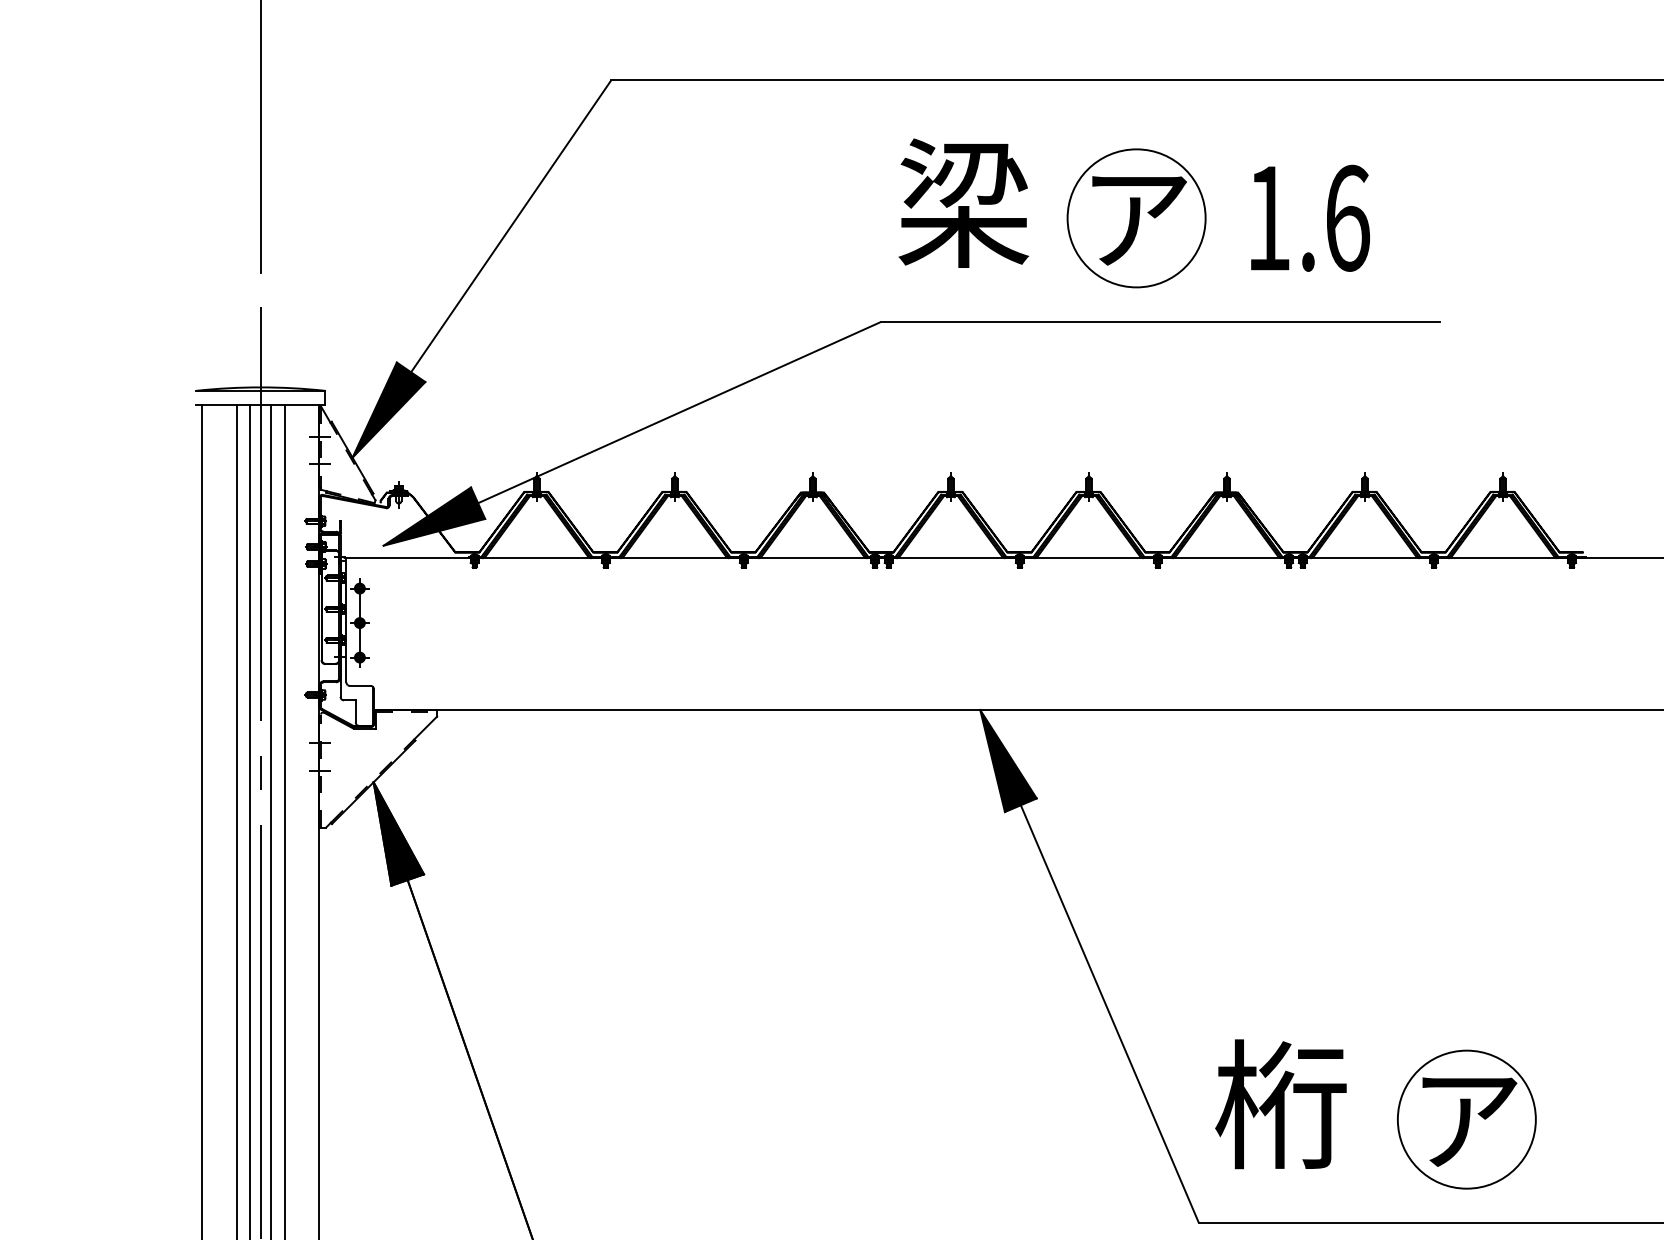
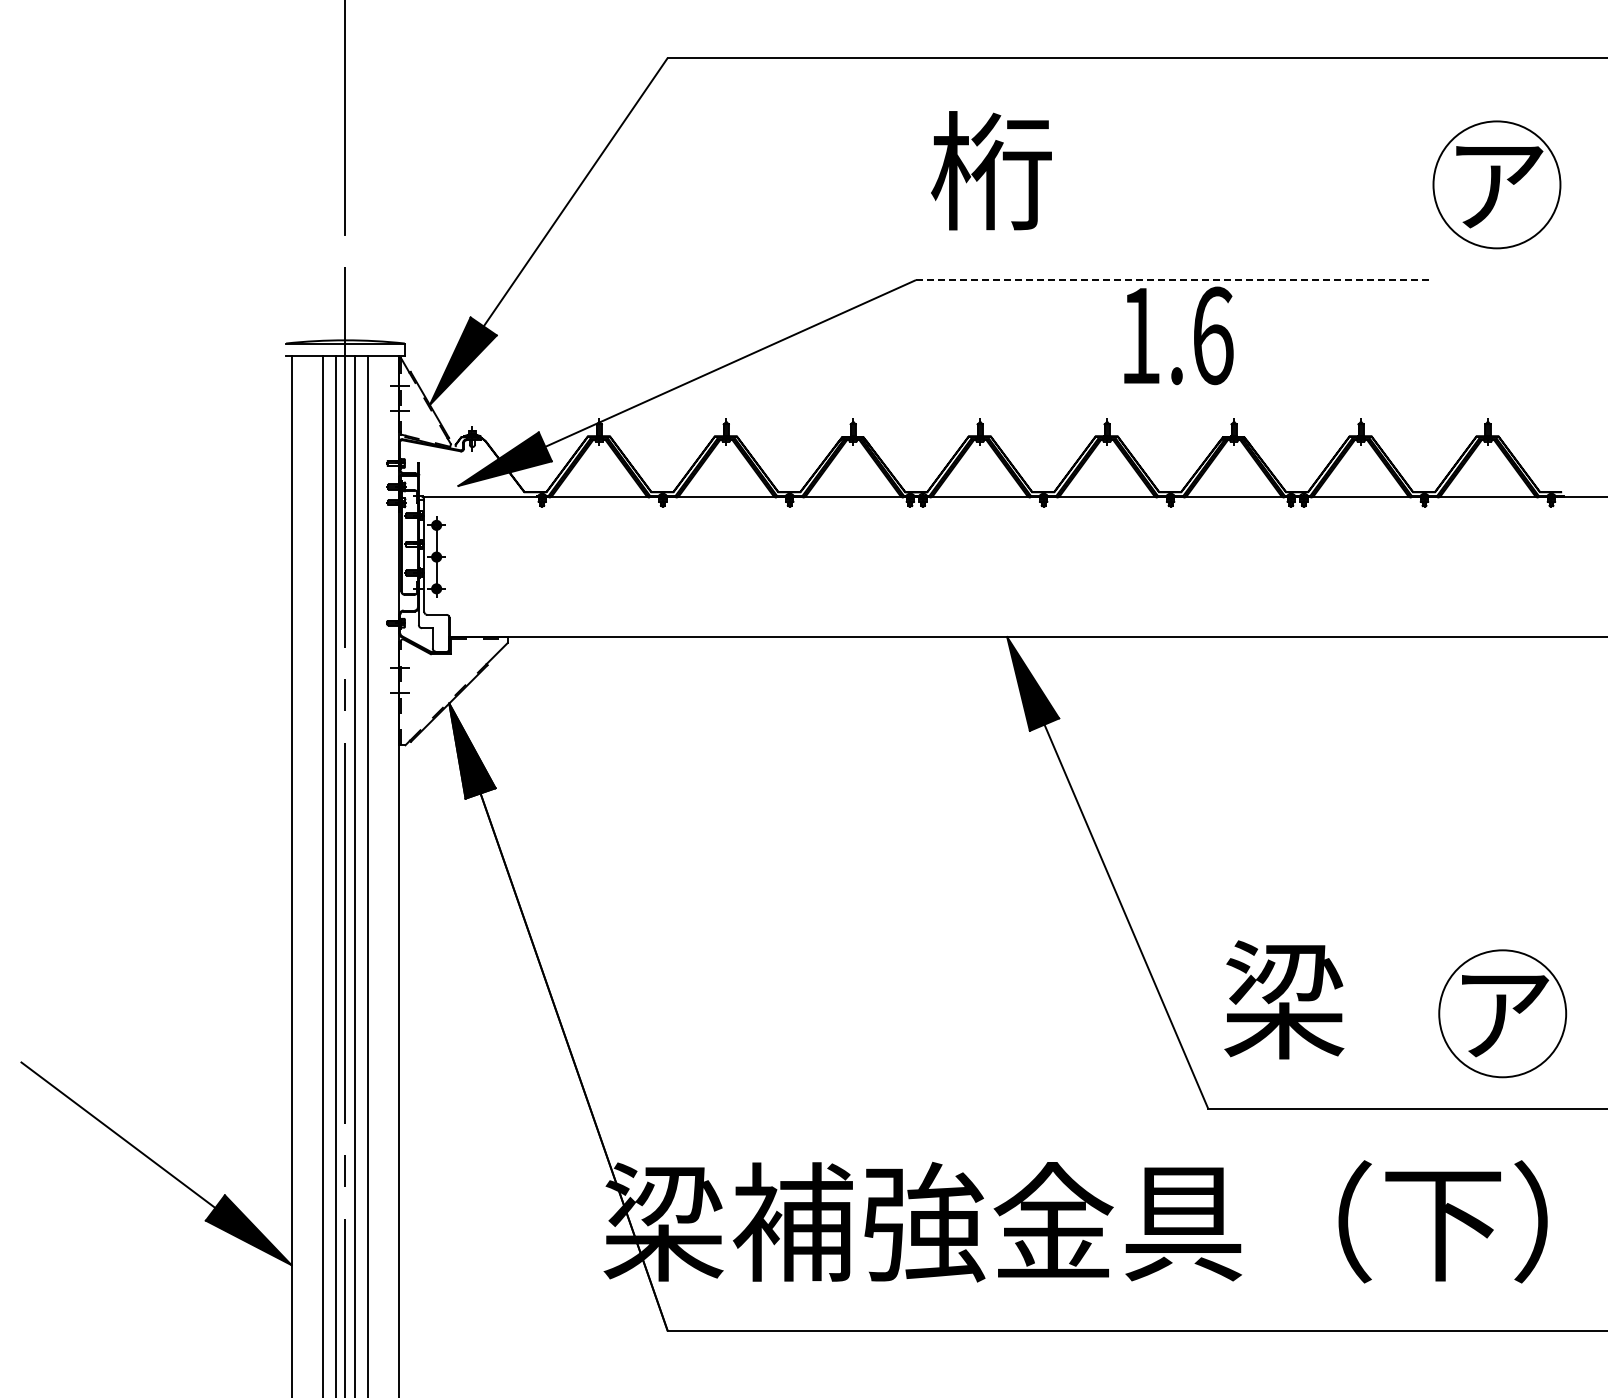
text: (963, 202) -> (991, 170), 梁 -> 桁
part: (1136, 217) -> (1496, 184), moved
text: (1310, 217) -> (1178, 335), moved
line: (1161, 322) -> (1173, 280), solid -> dashed
text: (1280, 1104) -> (1283, 999), 桁 -> 梁
part: (1466, 1119) -> (1502, 1013), moved

